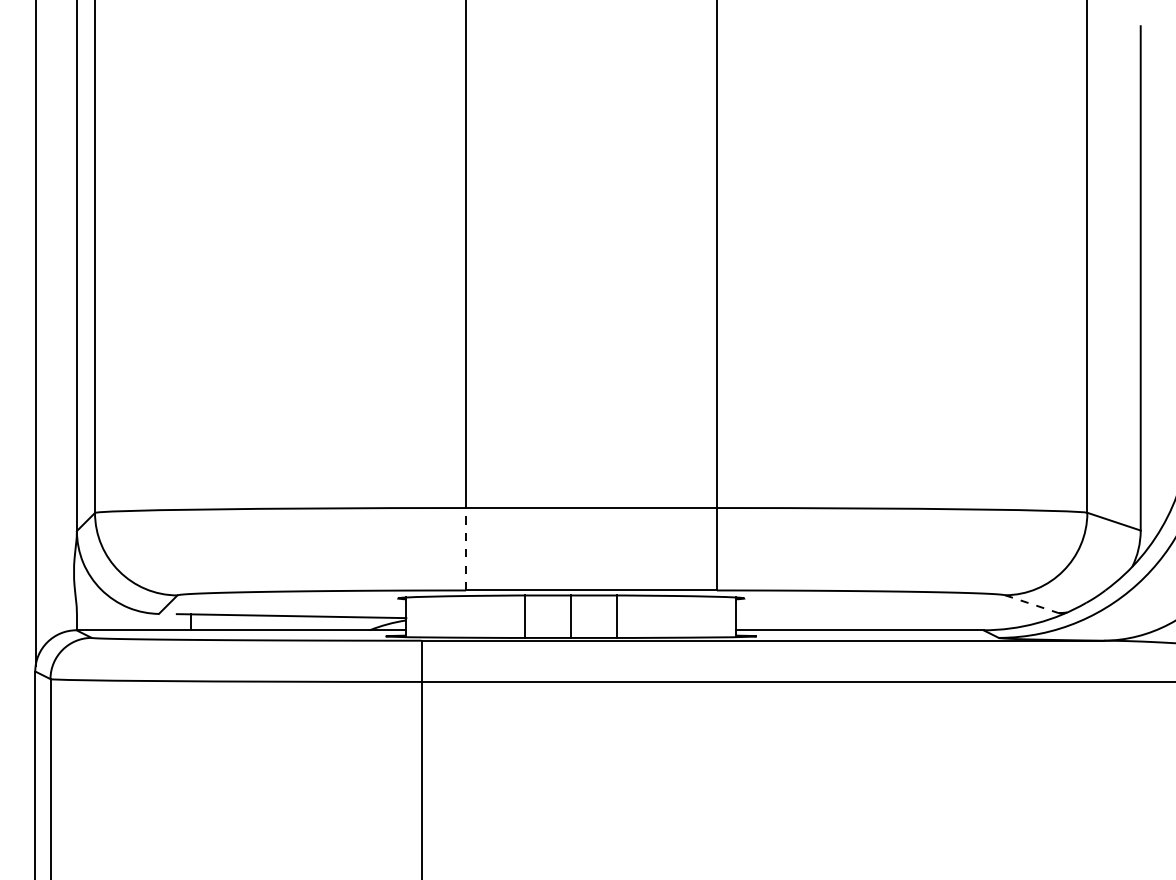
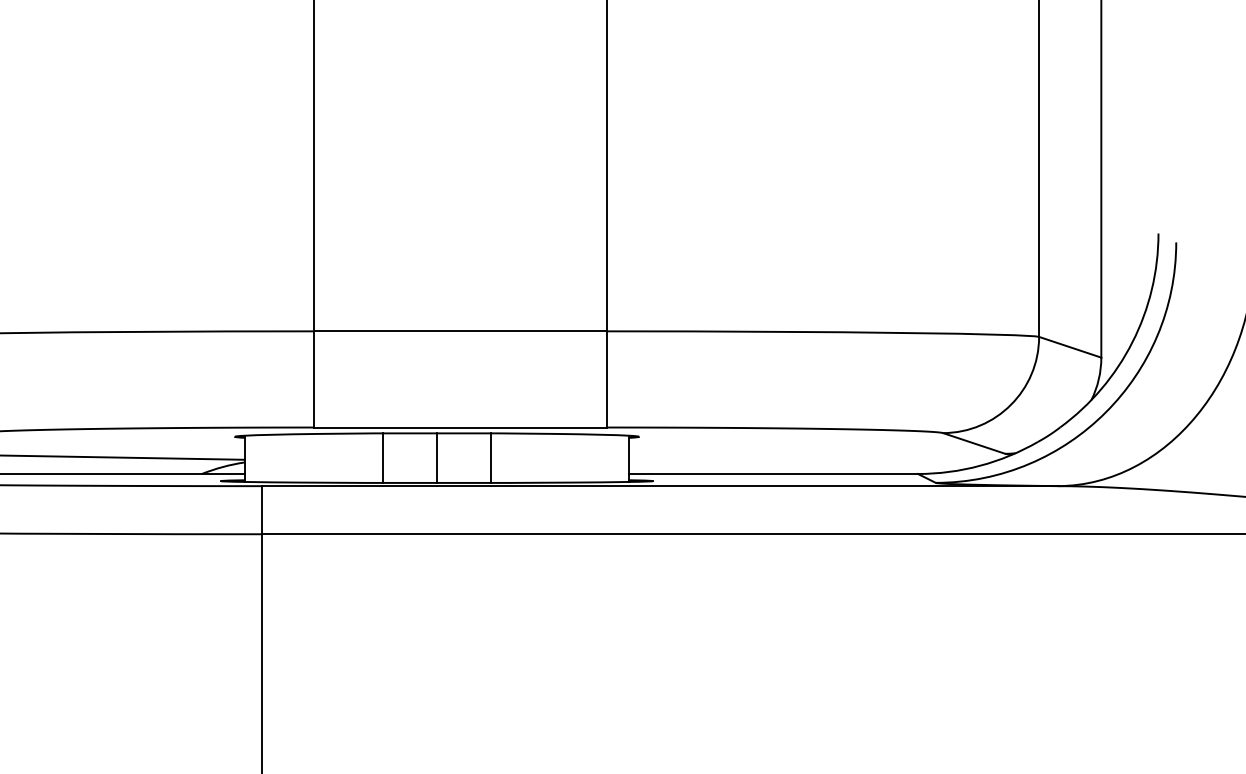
line: (466, 548) -> (314, 378), dashed -> solid
line: (1032, 604) -> (975, 443), dashed -> solid

